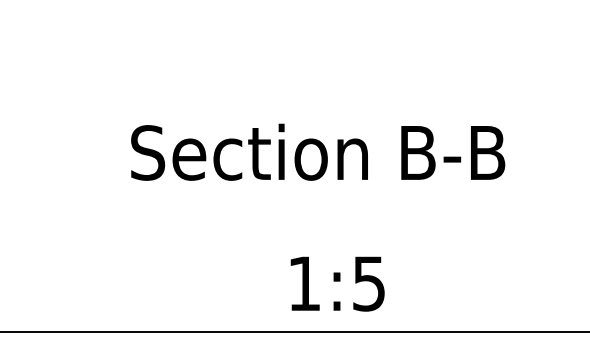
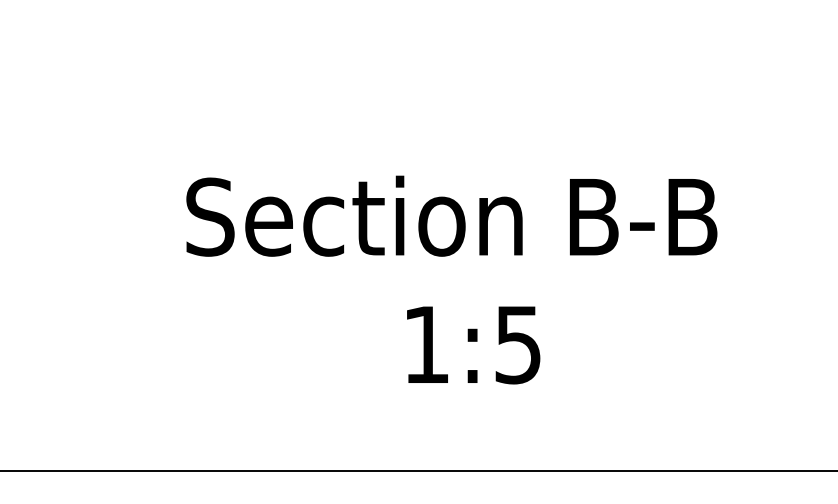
text: (337, 284) -> (473, 345), moved

